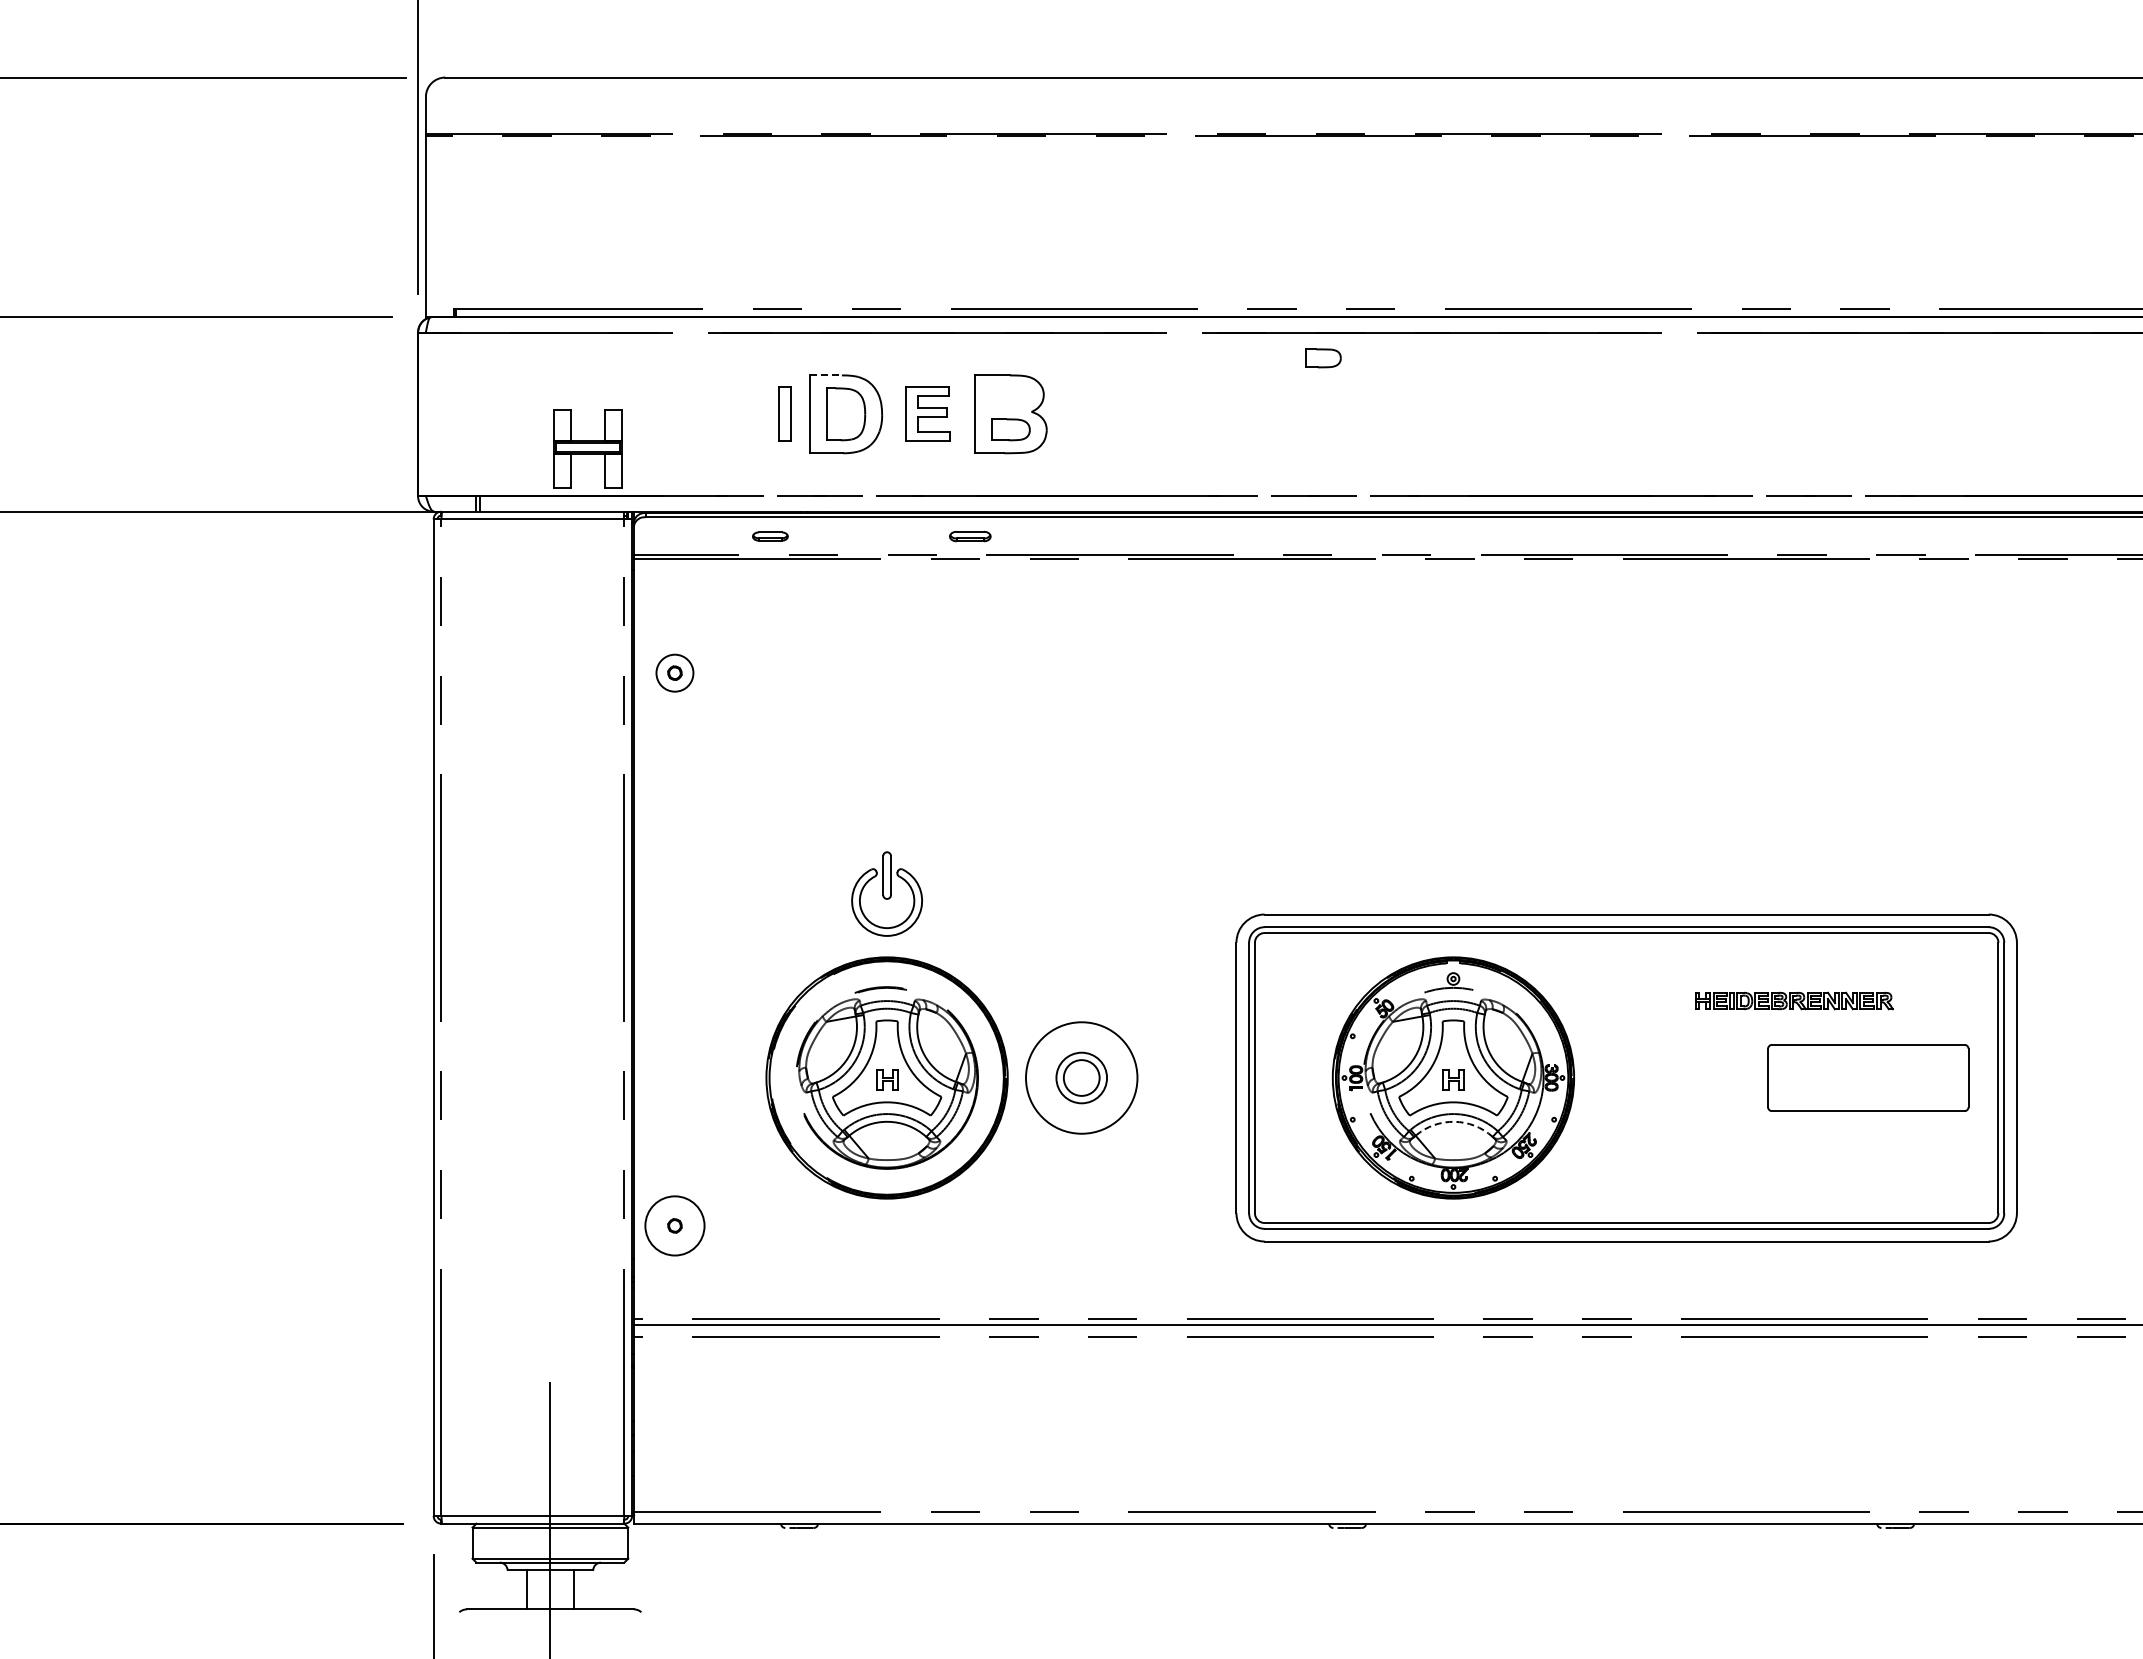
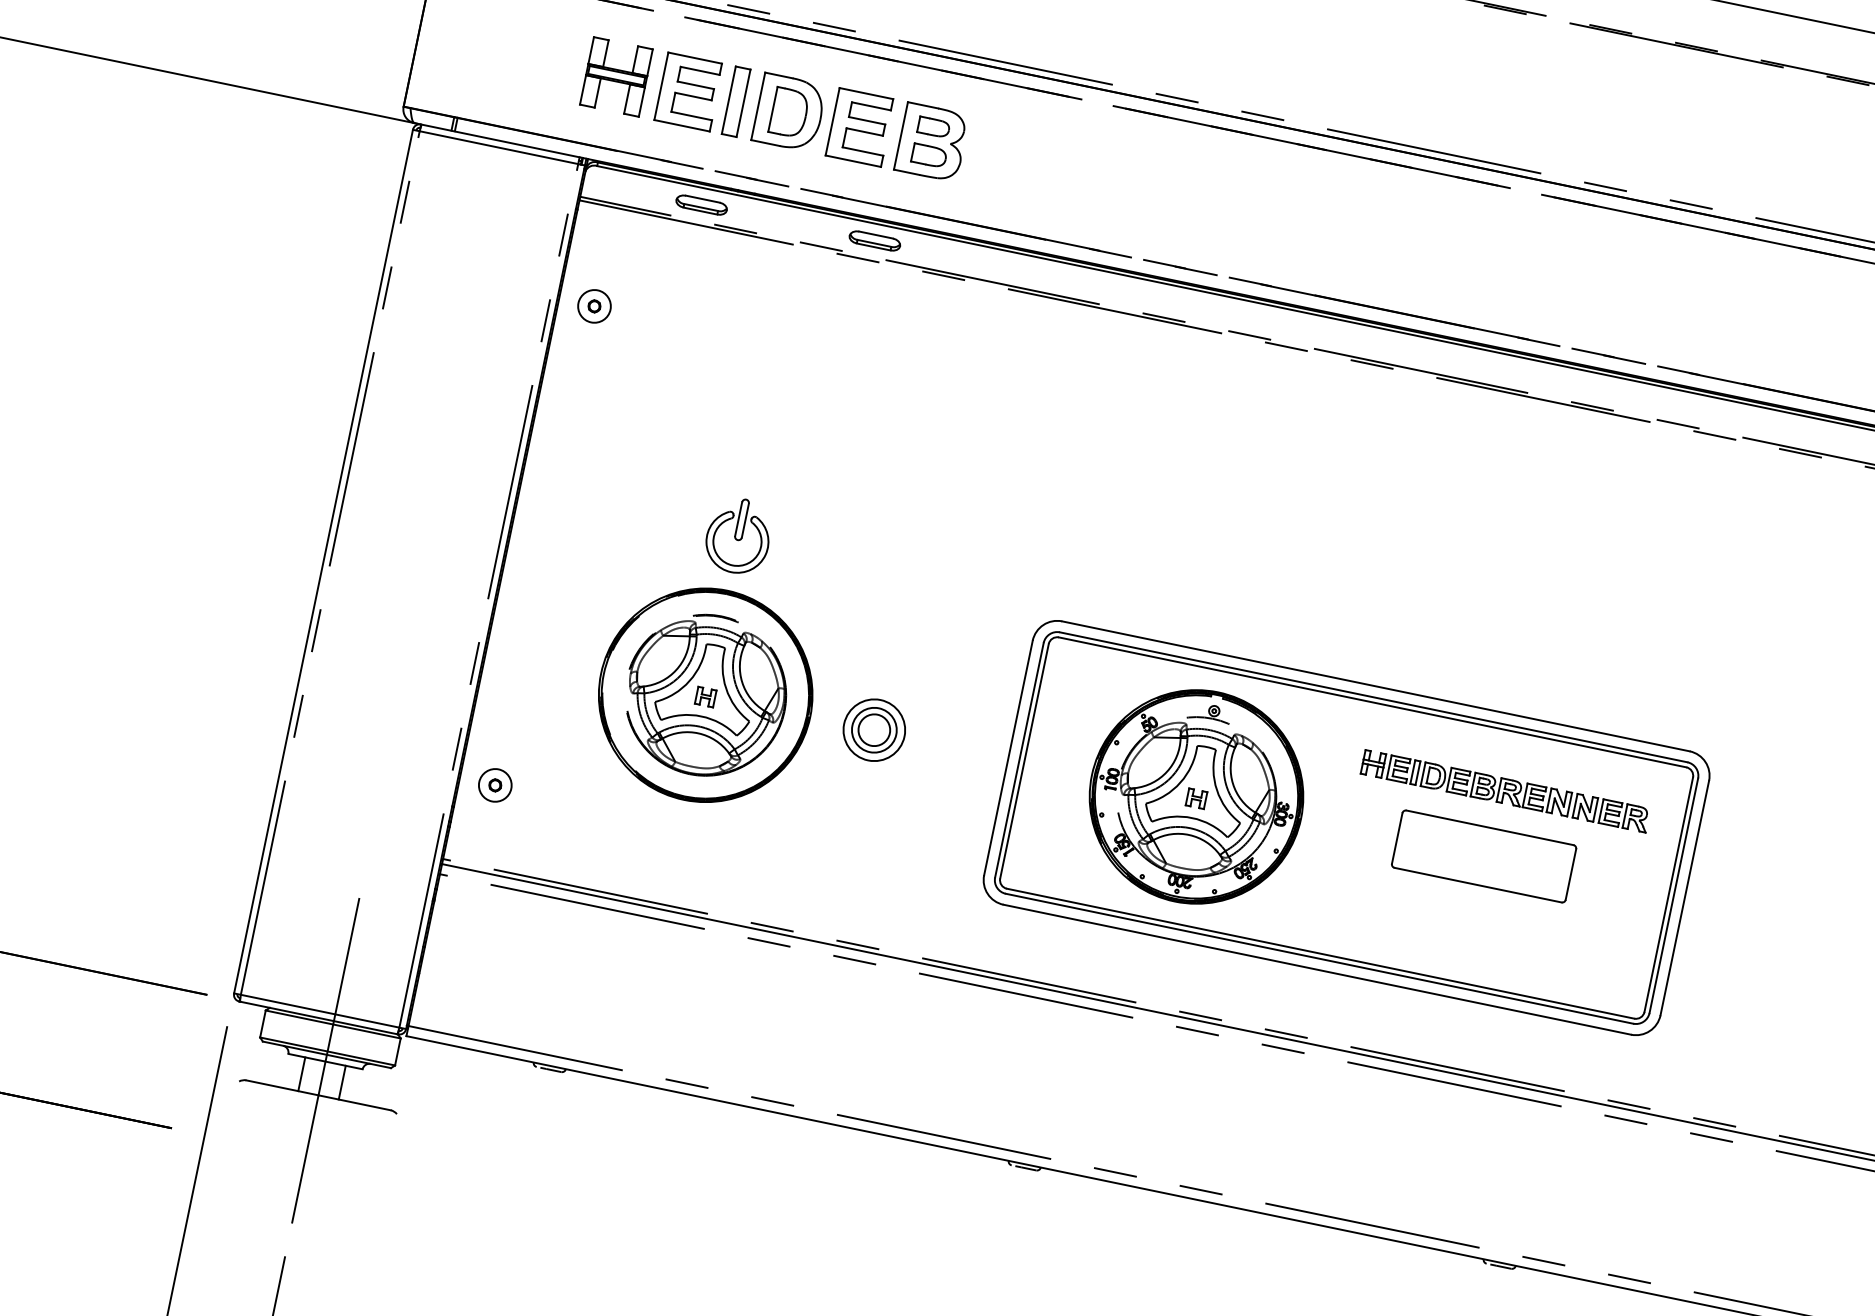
part: (1323, 358) -> (933, 127), moved
line: (826, 375) -> (779, 75), dashed -> solid
part: (730, 413) -> (689, 91), added
part: (784, 413) -> (736, 101), size x1.43
part: (927, 413) -> (859, 126), size x1.43
part: (587, 448) -> (616, 76), moved
part: (770, 536) -> (701, 205), size x1.67
part: (970, 536) -> (875, 240), size x1.43
part: (1794, 1000) -> (1505, 790), size x1.67
circle: (1081, 1077) -> (874, 729), size x0.62
part: (1868, 1077) -> (1484, 856), moved
arc: (1454, 1121) -> (1189, 834), dashed -> solid
circle: (674, 1225) -> (494, 784), size x0.62

